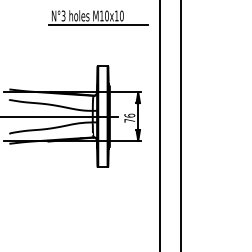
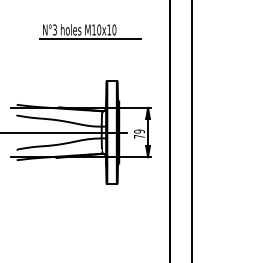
part: (98, 17) -> (90, 31), moved
text: (129, 115) -> (139, 131), 76 -> 79

